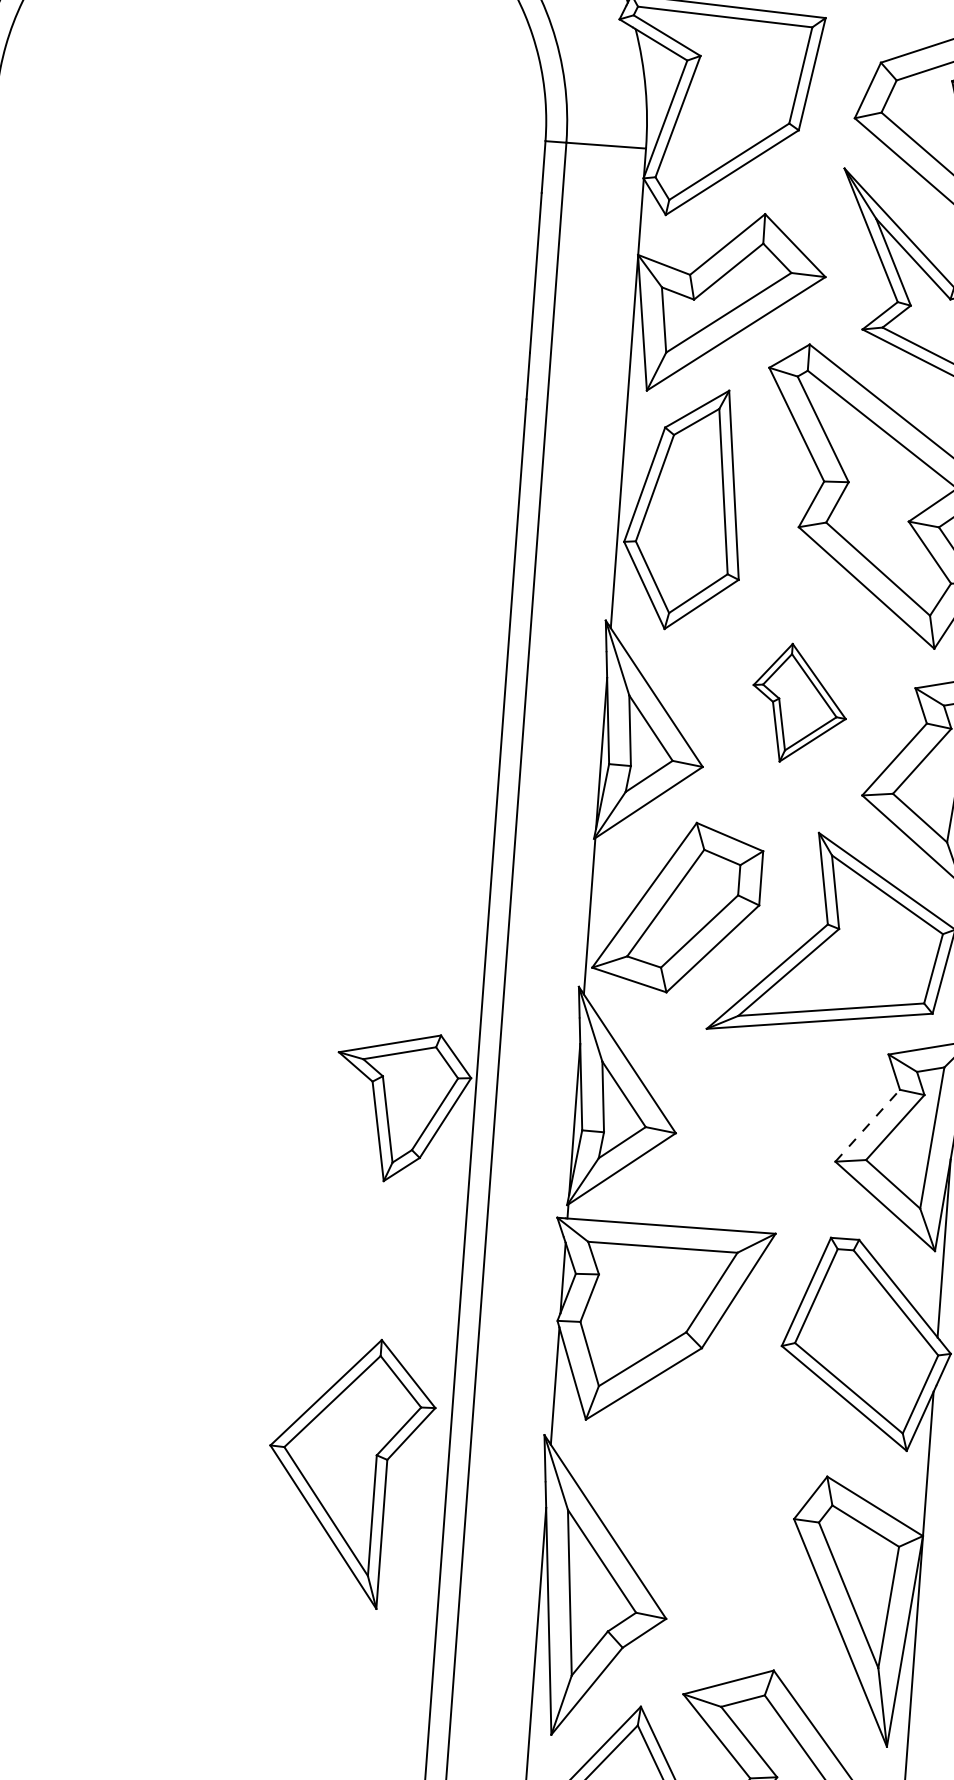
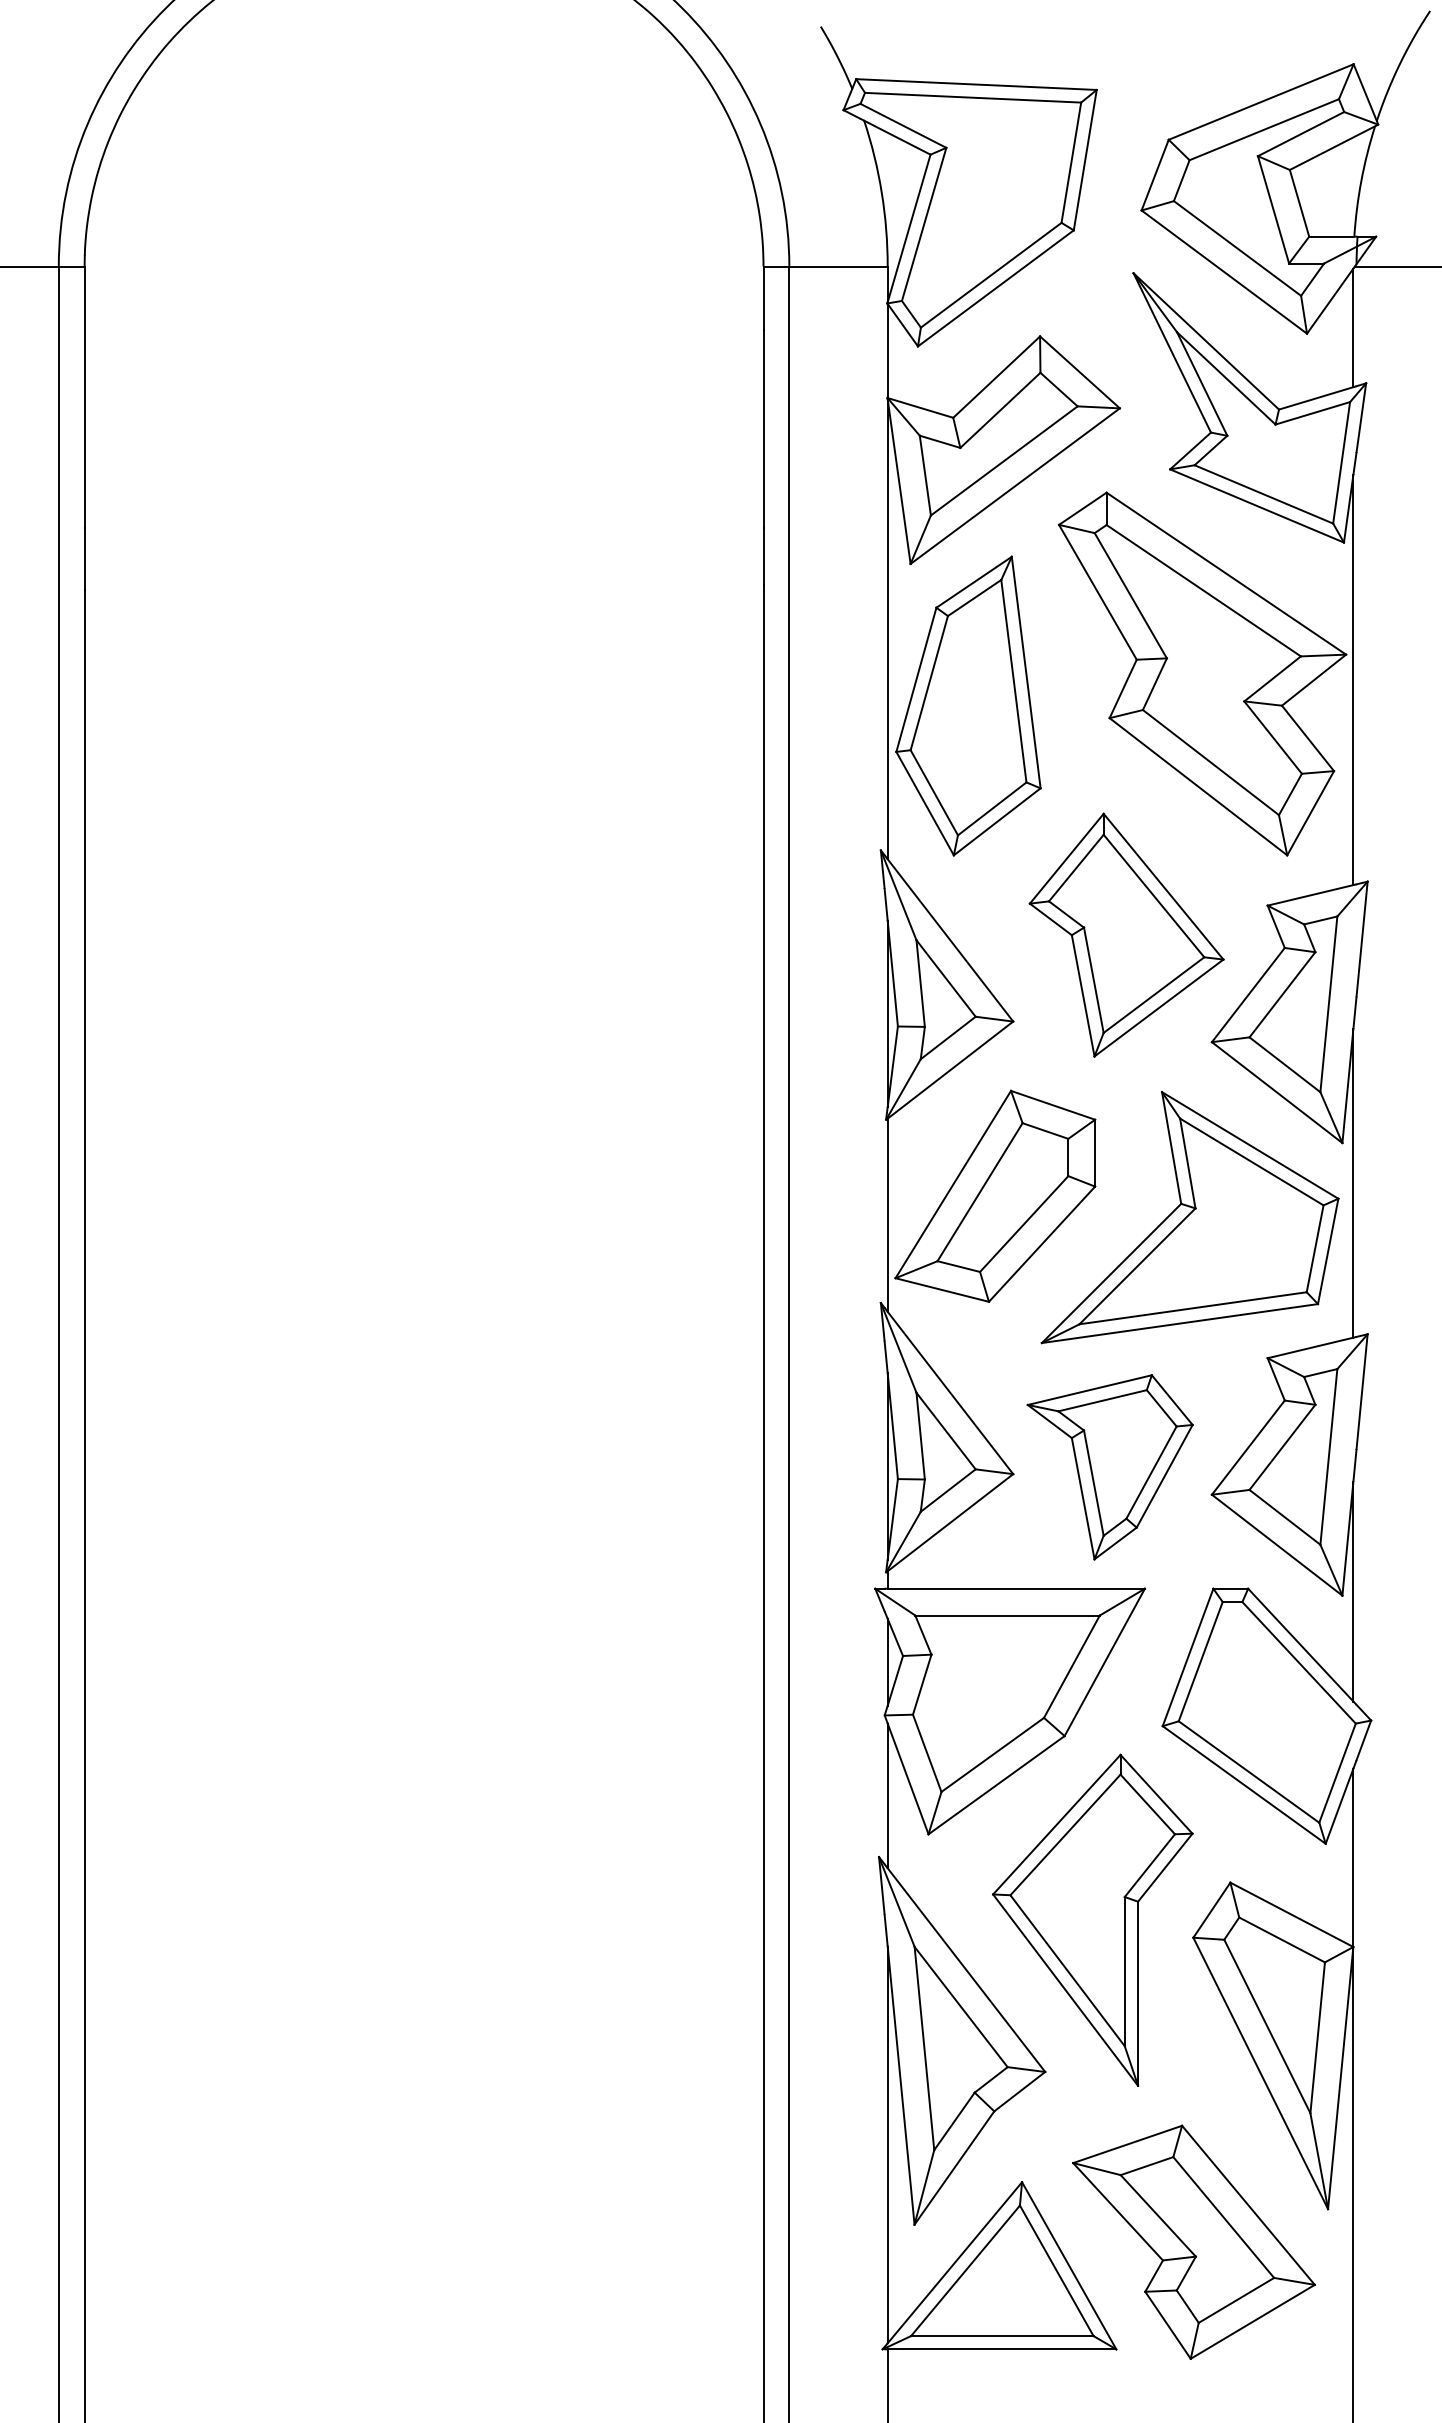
part: (799, 703) -> (1126, 934), size x1.67
part: (401, 1107) -> (1109, 1467), moved
line: (867, 1125) -> (1248, 1447), dashed -> solid
part: (349, 1471) -> (1092, 1919), moved

